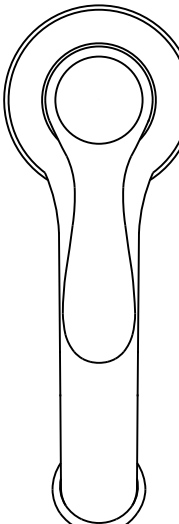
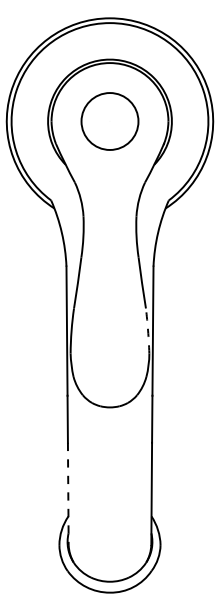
circle: (98, 100) -> (109, 121), size x0.6
arc: (134, 292) -> (148, 330), solid -> dashed
line: (60, 442) -> (68, 494), solid -> dashed

